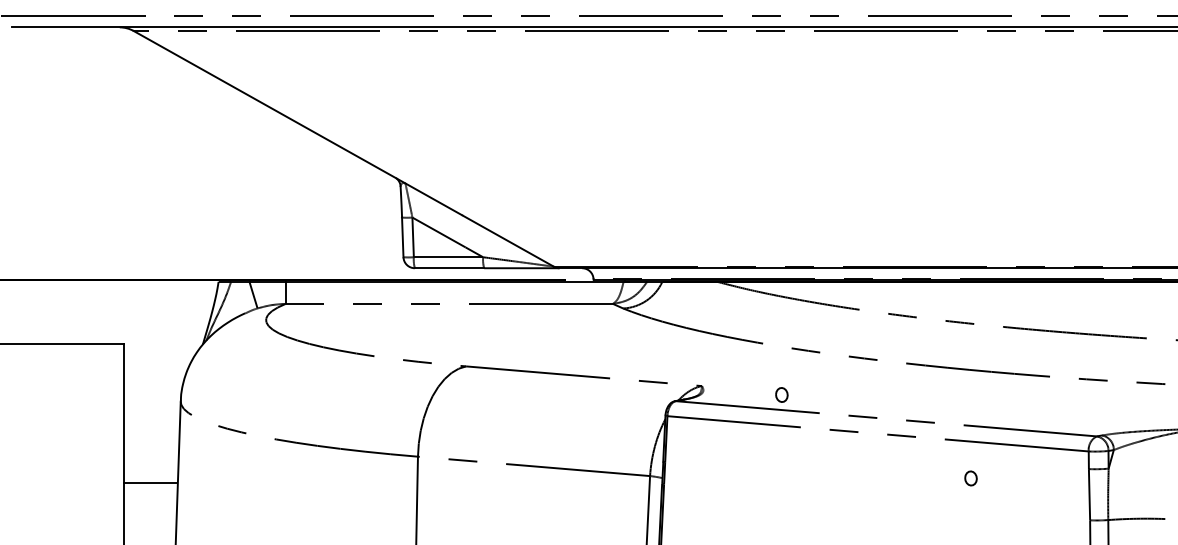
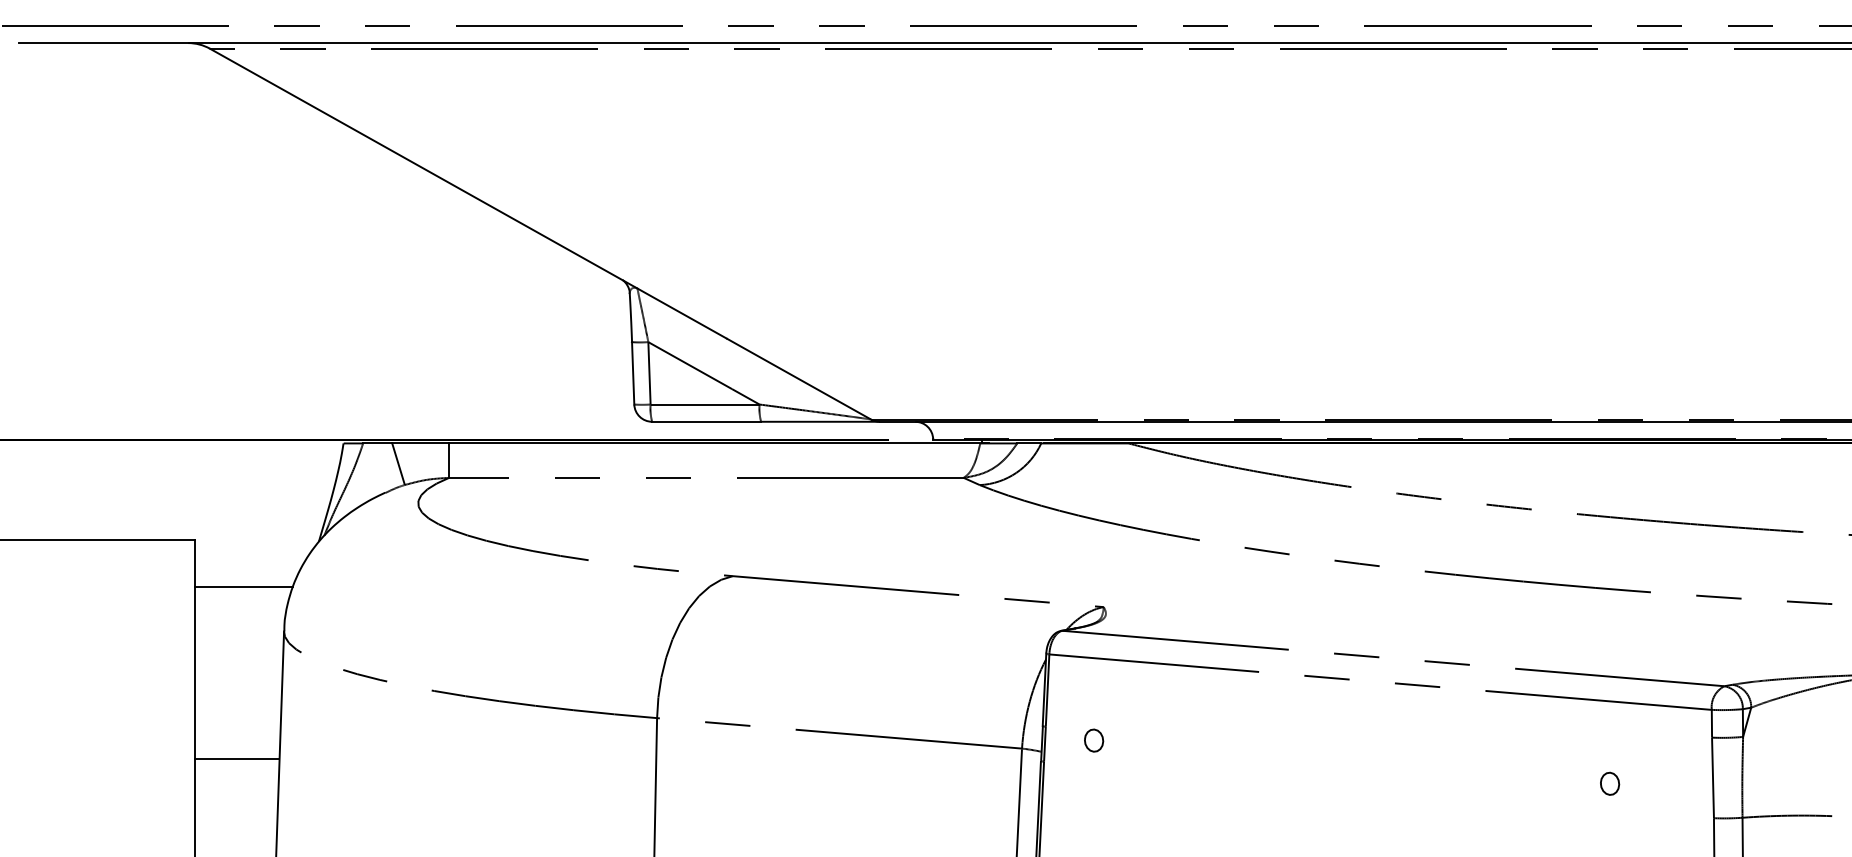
line: (155, 372) -> (244, 585), added
part: (781, 394) -> (1093, 739), moved
part: (970, 478) -> (1609, 783), moved

